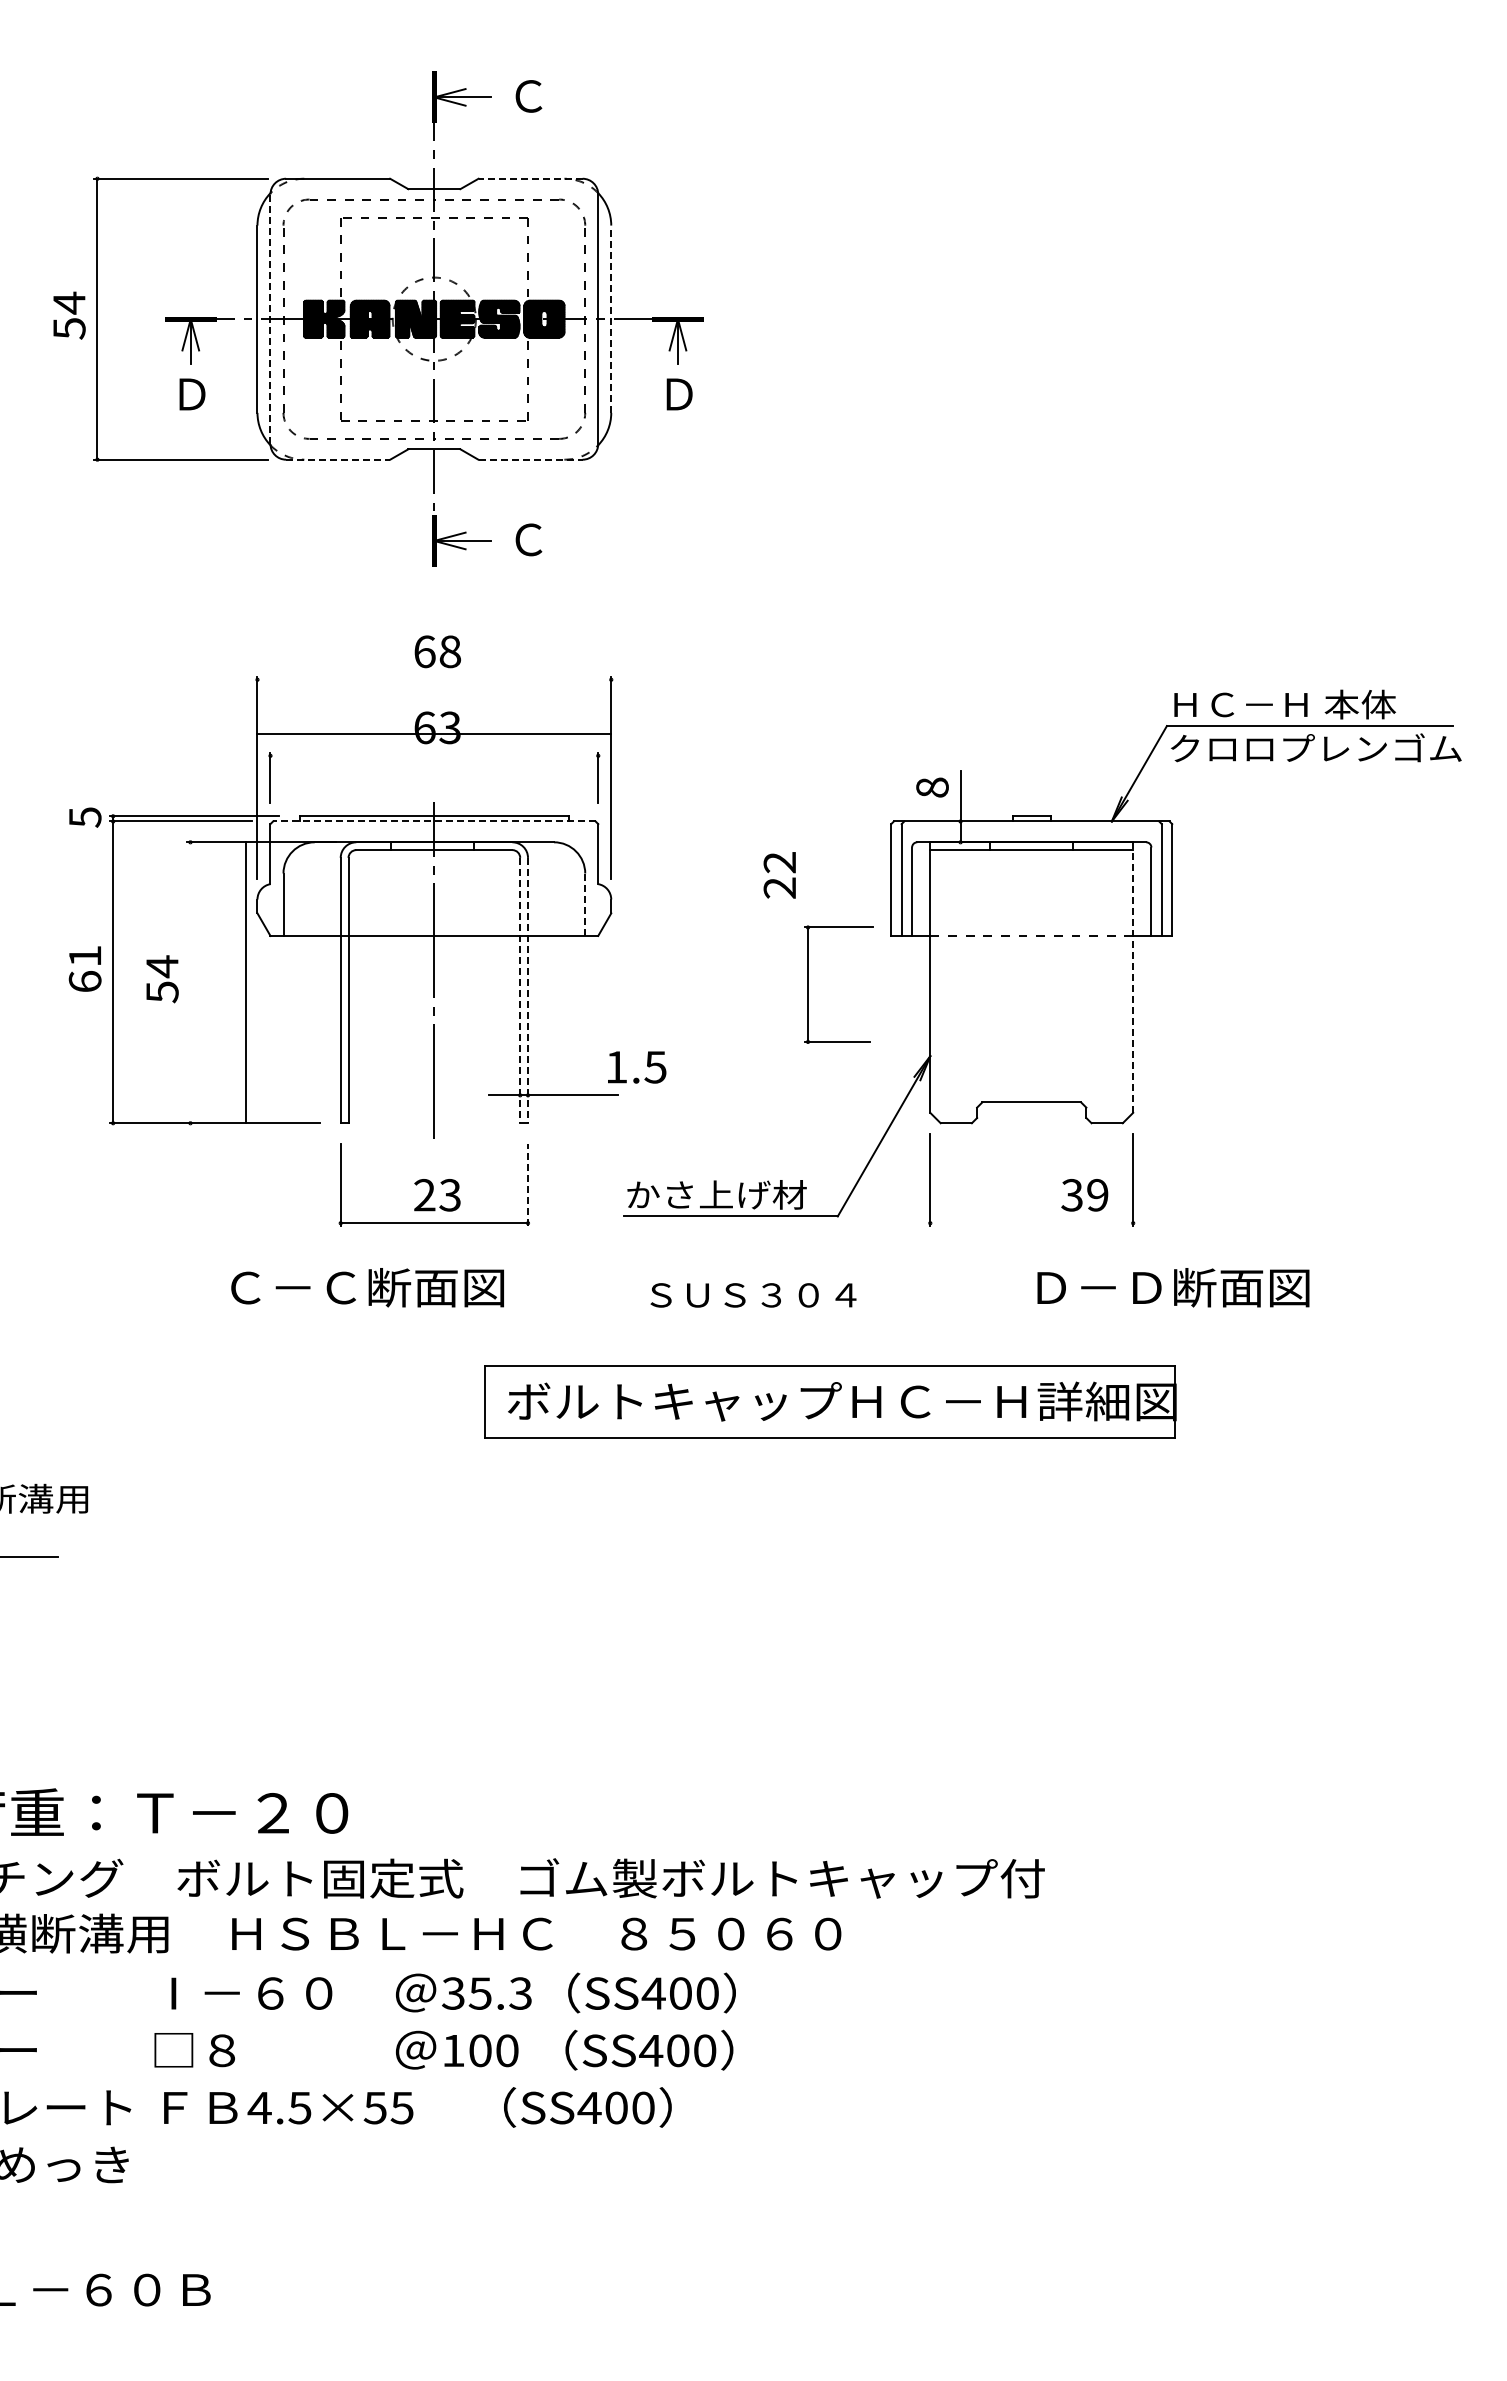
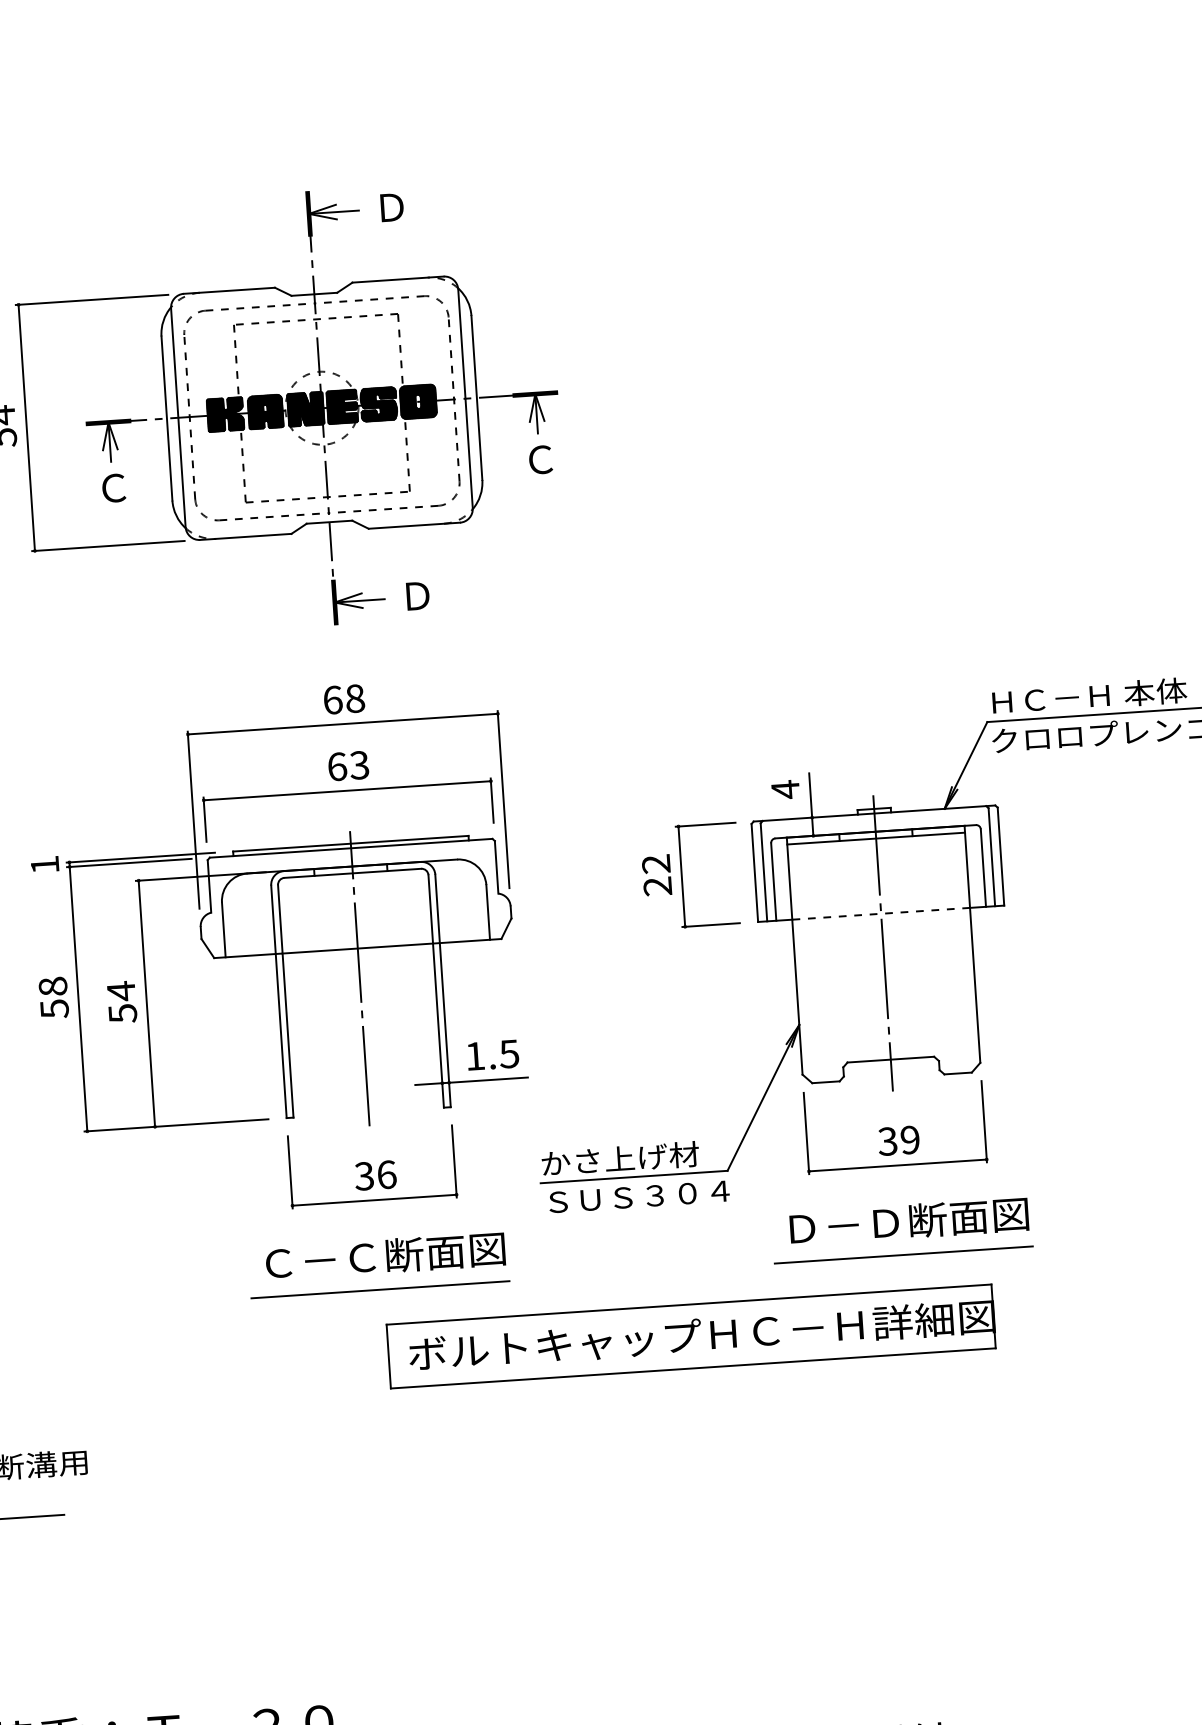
text: (528, 96) -> (391, 207), Ｃ -> Ｄ
line: (530, 178) -> (397, 279), dashed -> solid
line: (270, 319) -> (178, 418), dashed -> solid
line: (611, 319) -> (477, 398), dashed -> solid
text: (191, 394) -> (113, 488), Ｄ -> Ｃ
text: (679, 394) -> (541, 459), Ｄ -> Ｃ
line: (338, 459) -> (246, 536), dashed -> solid
line: (531, 459) -> (415, 525), dashed -> solid
text: (528, 539) -> (417, 595), Ｃ -> Ｄ
line: (434, 733) -> (343, 723), moved
line: (434, 755) -> (347, 790), added
text: (932, 787) -> (785, 789), 8 -> 4
text: (85, 817) -> (45, 865), 5 -> 1
line: (433, 821) -> (350, 848), dashed -> solid
line: (585, 905) -> (488, 913), dashed -> solid
text: (84, 968) -> (53, 997), 61 -> 58
line: (1031, 969) -> (882, 943), added
line: (1133, 977) -> (972, 944), dashed -> solid
line: (246, 982) -> (146, 1003), moved
part: (808, 984) -> (682, 876), moved
line: (520, 990) -> (436, 991), dashed -> solid
line: (528, 990) -> (443, 990), dashed -> solid
text: (637, 1067) -> (493, 1055), moved
line: (528, 1184) -> (454, 1160), dashed -> solid
text: (437, 1195) -> (375, 1175), 23 -> 36
text: (1084, 1195) -> (898, 1141), moved
line: (1031, 1223) -> (897, 1165), added
text: (367, 1287) -> (385, 1256), moved
text: (1173, 1287) -> (909, 1221), moved
text: (753, 1295) -> (639, 1196), moved
line: (434, 1325) -> (380, 1289), added
line: (1031, 1325) -> (903, 1255), added
part: (830, 1401) -> (691, 1336), moved

